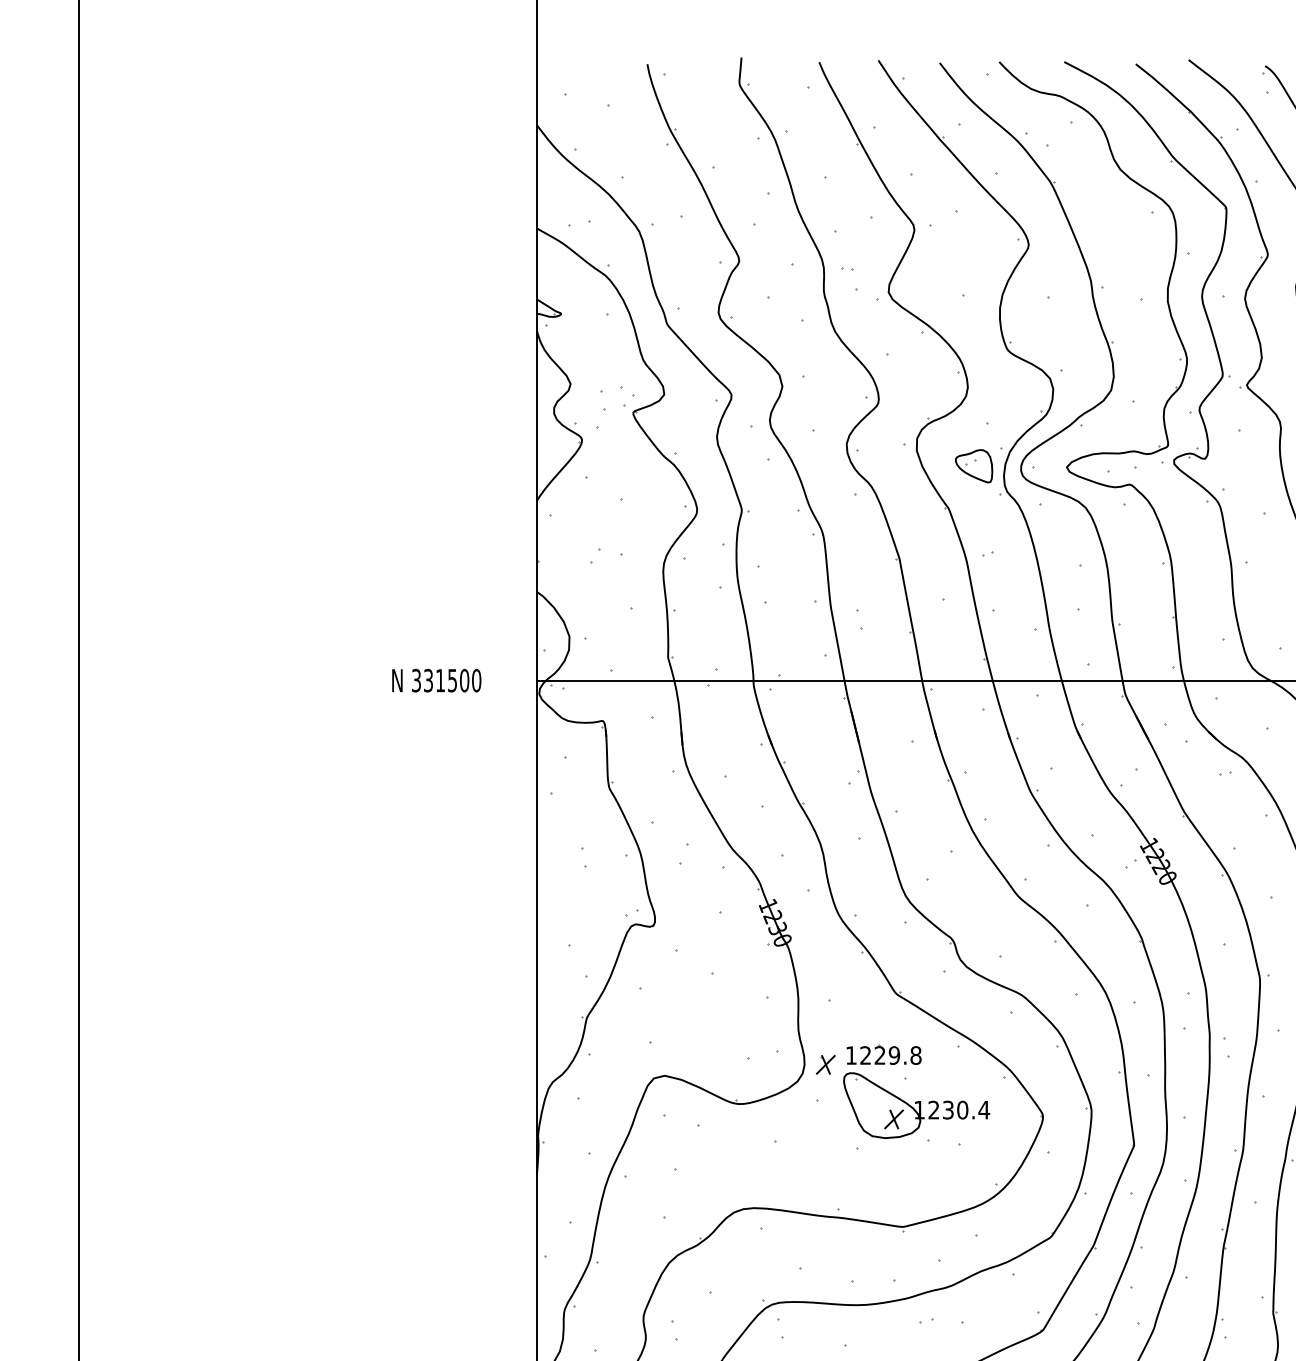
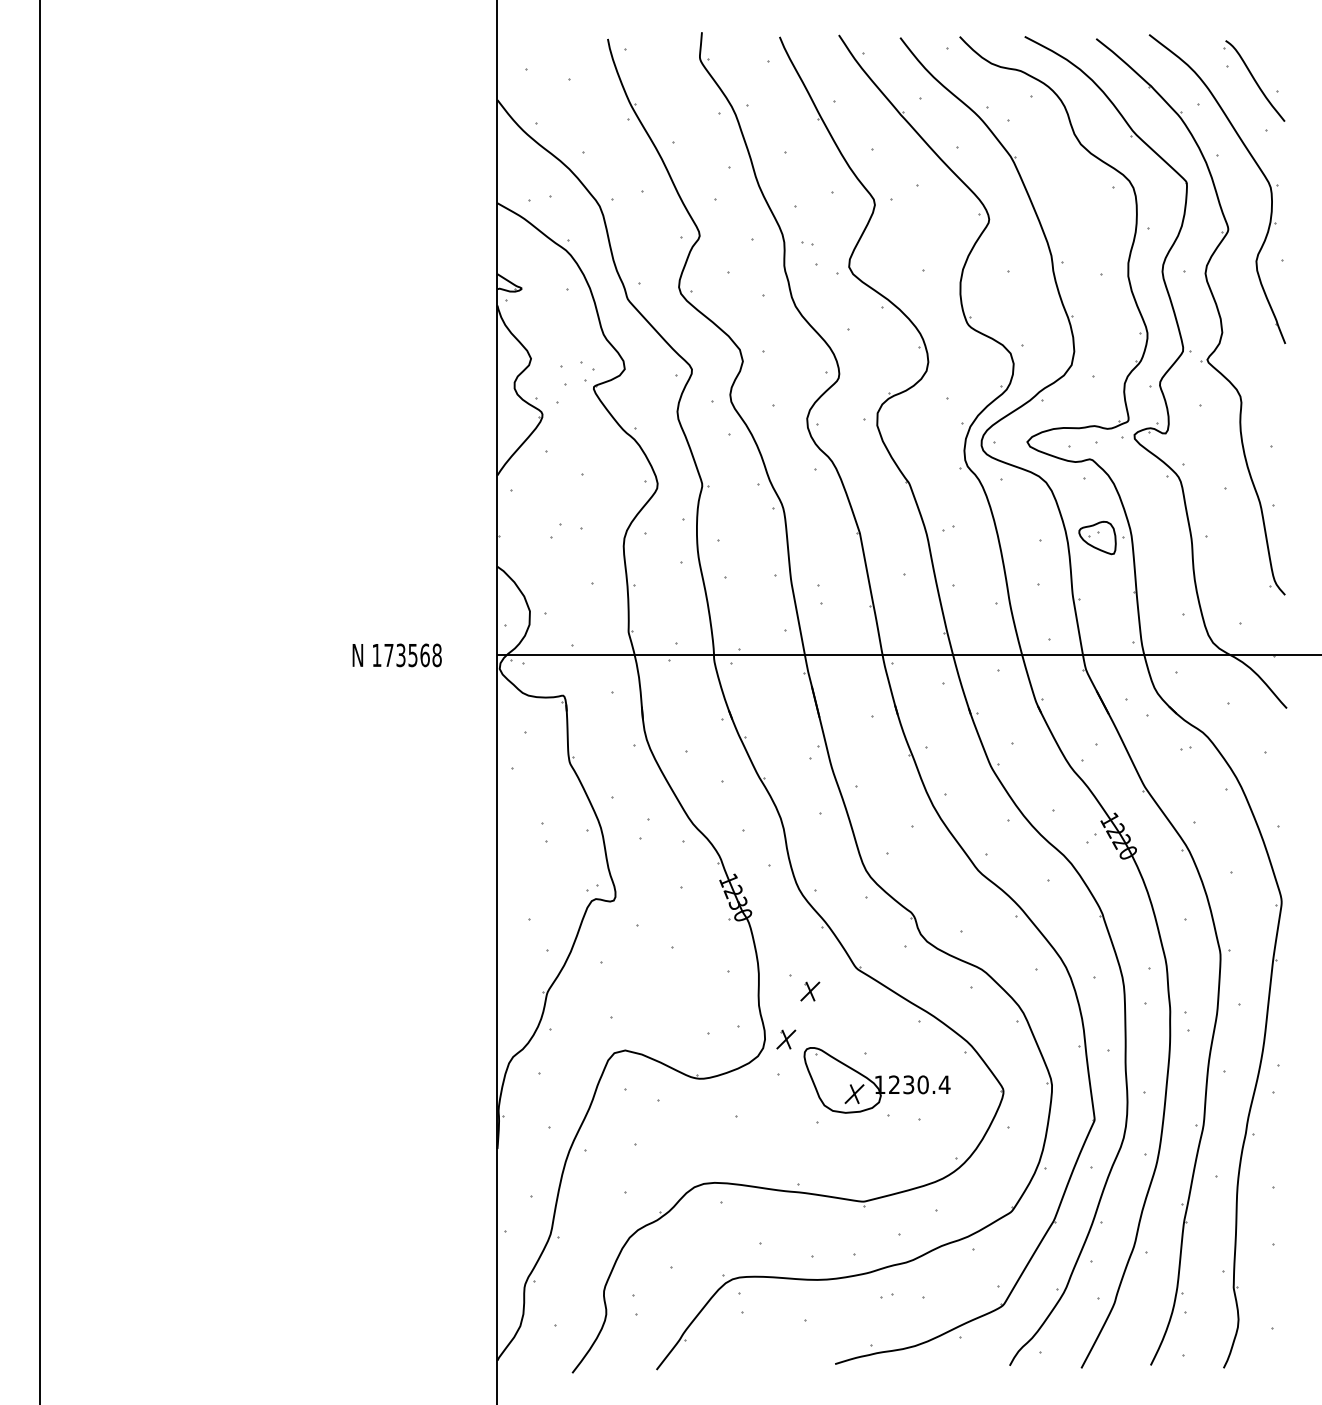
part: (974, 465) -> (1097, 537), moved
text: (446, 680) -> (406, 655), 331500 -> 173568
part: (850, 1016) -> (810, 991), added
part: (884, 1054) -> (844, 1029), removed

